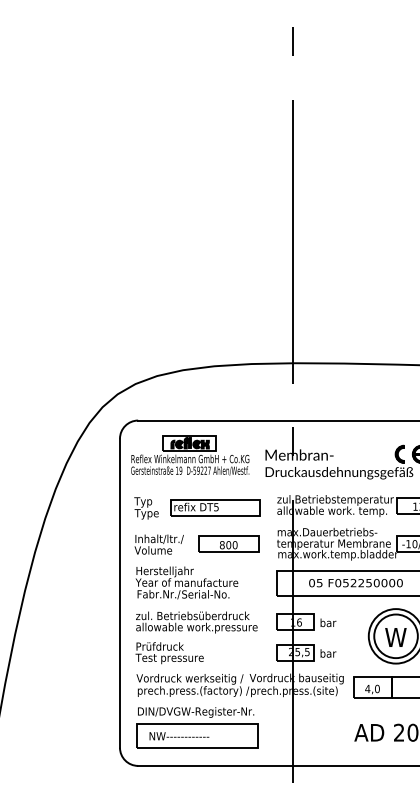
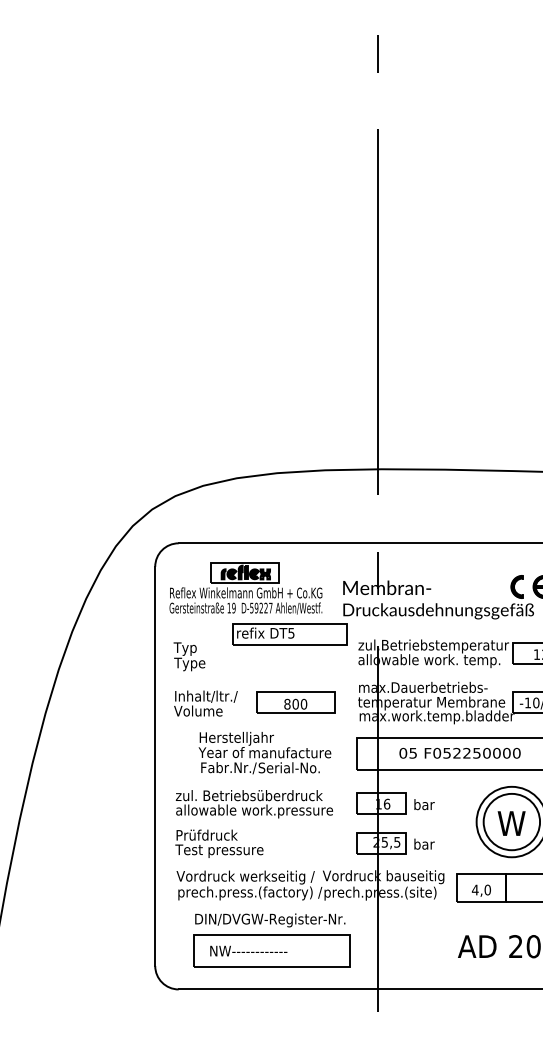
part: (215, 507) -> (290, 633), moved
text: (186, 582) -> (264, 752), moved
part: (197, 727) -> (272, 939), moved

